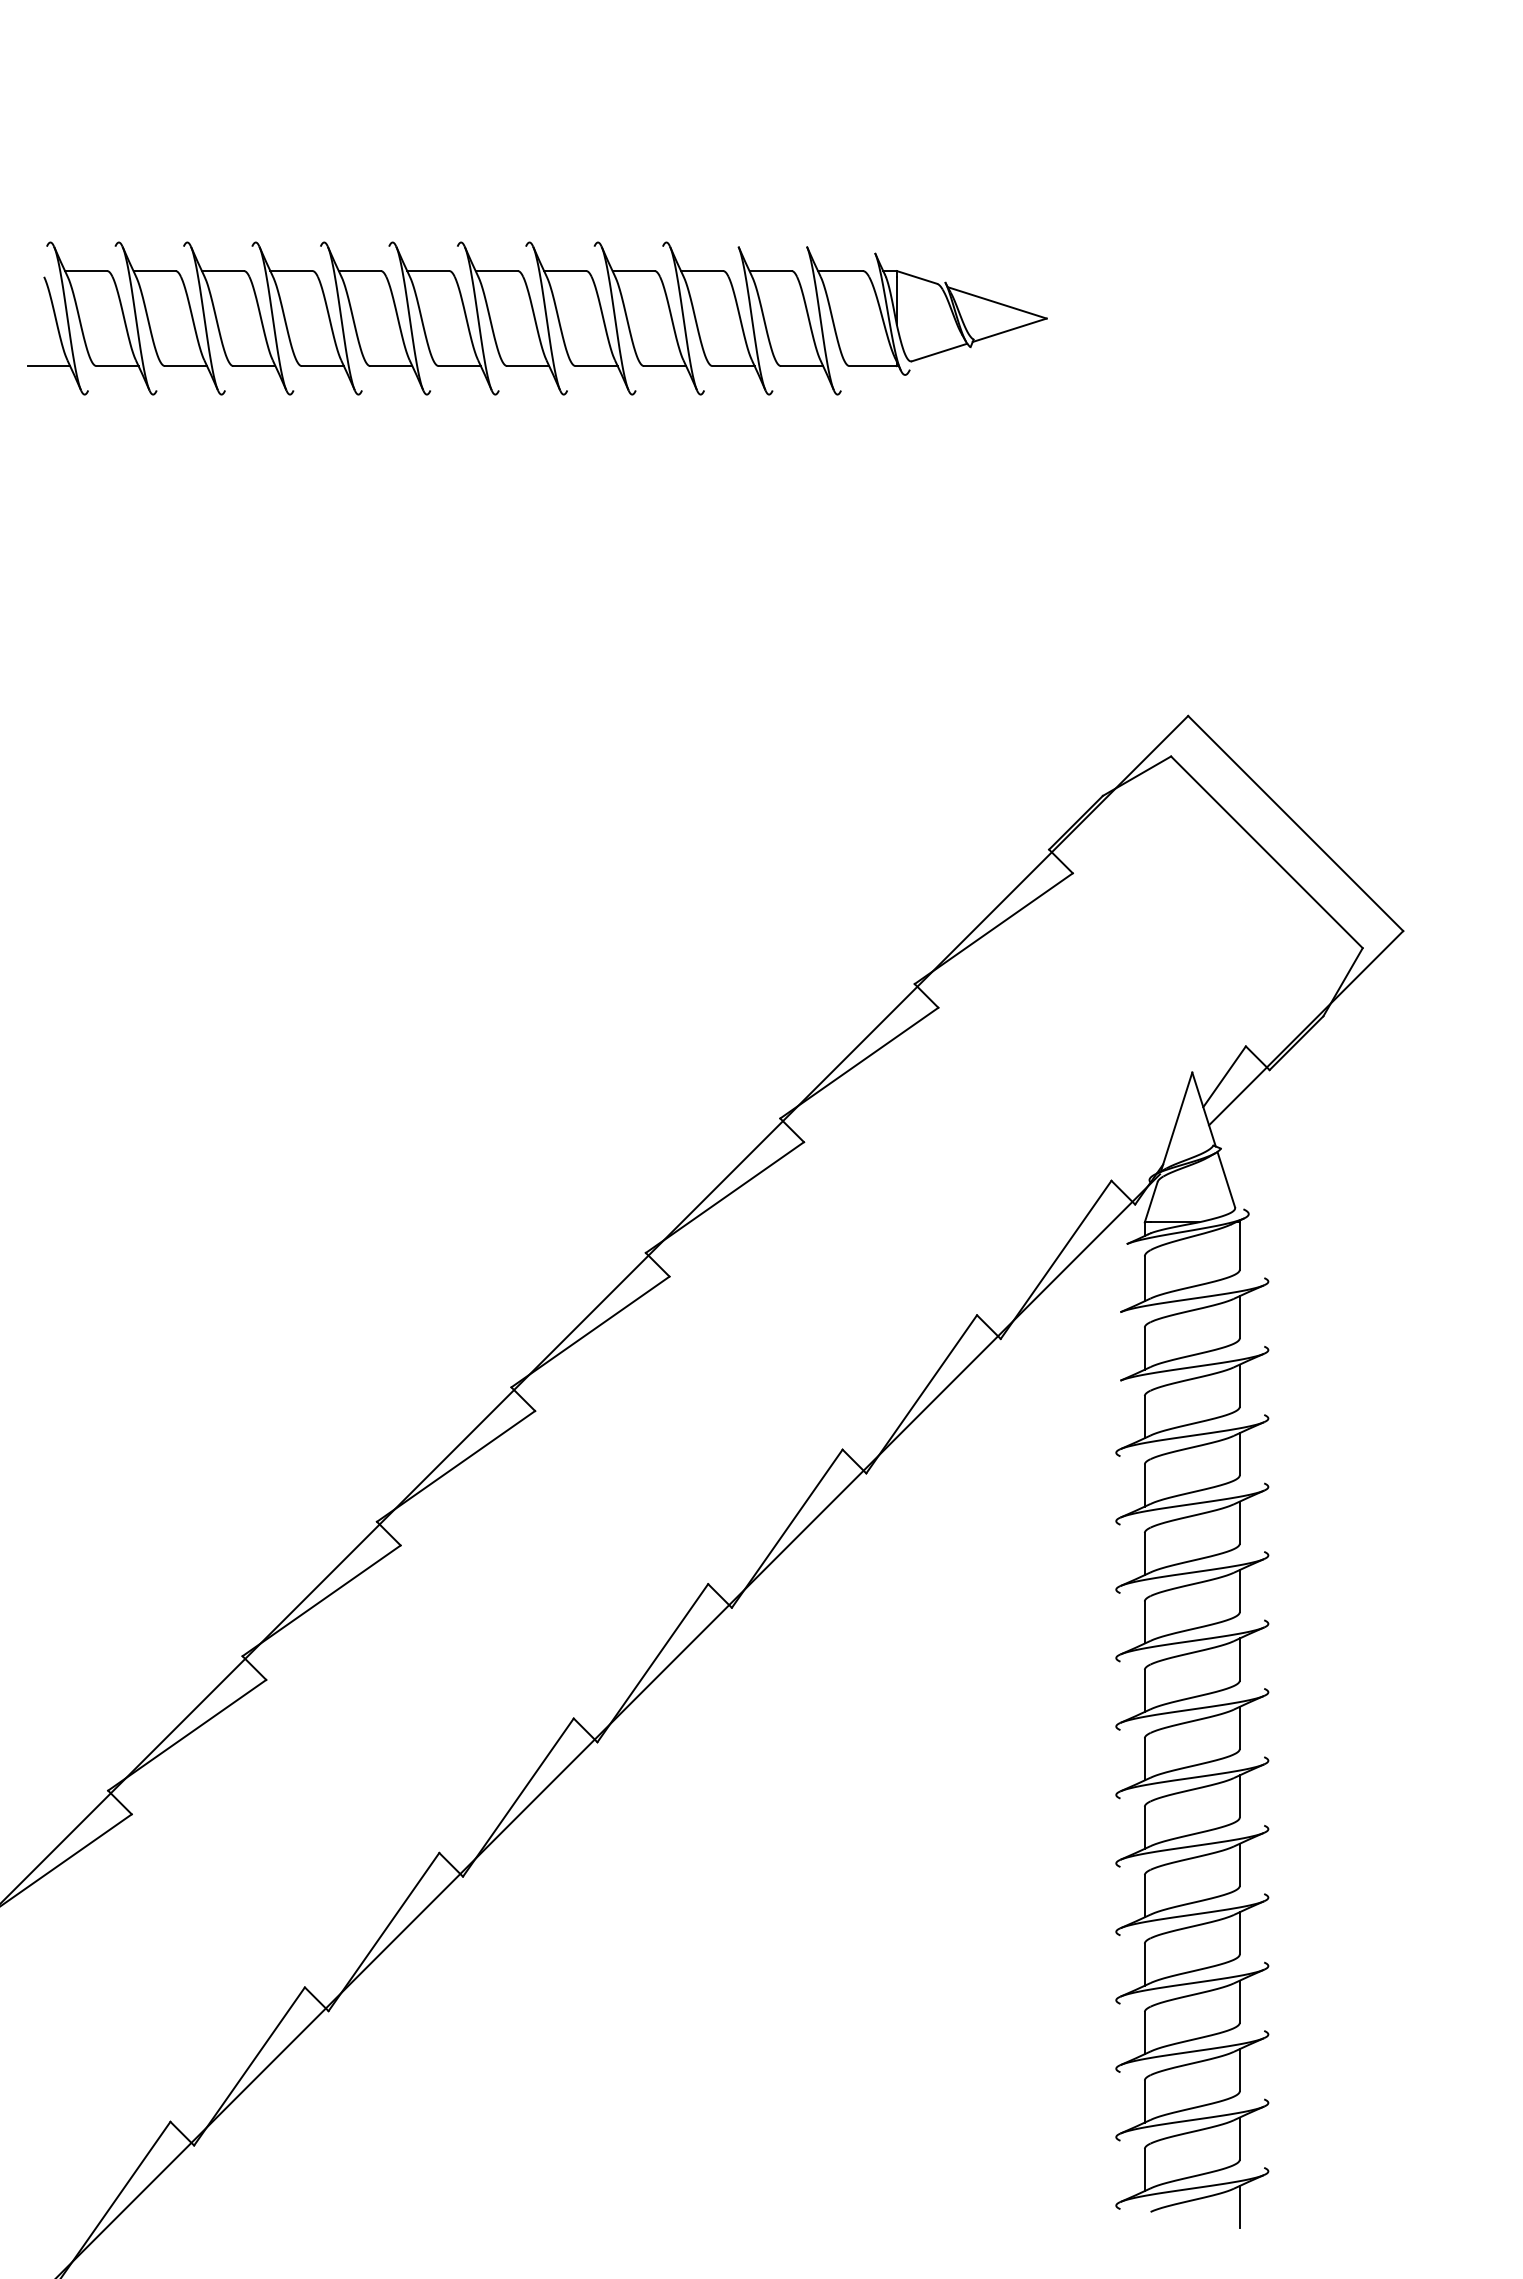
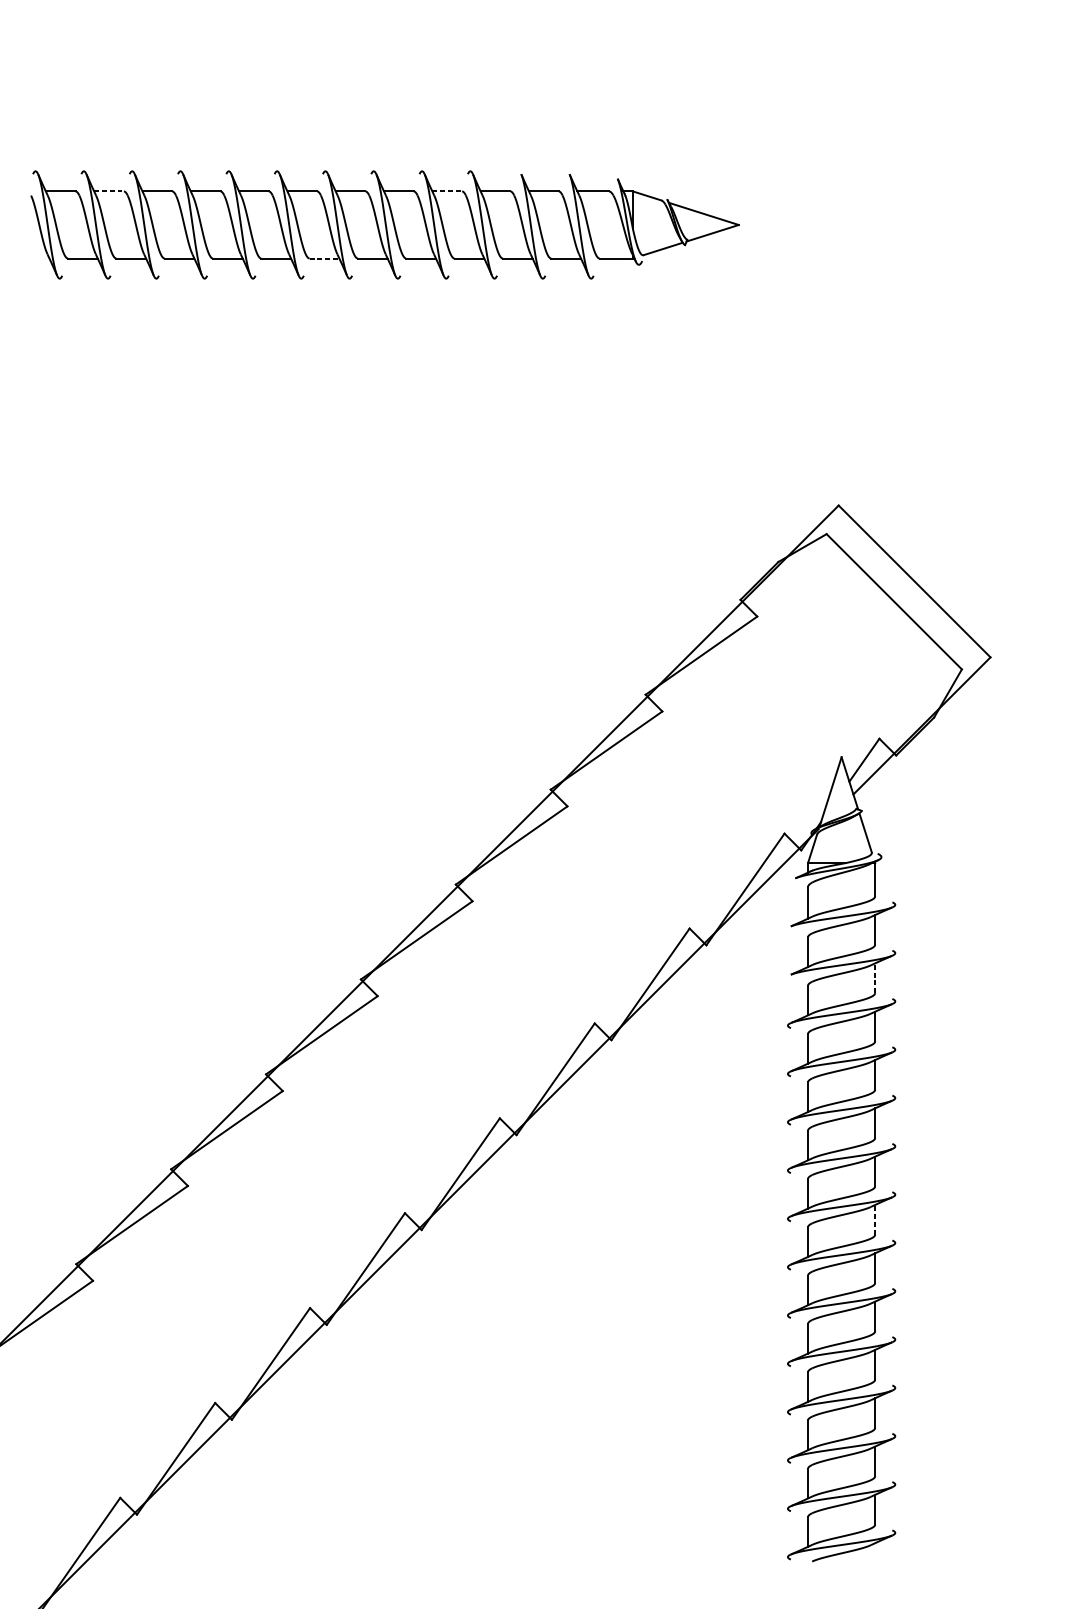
line: (154, 271) -> (109, 191), solid -> dashed
line: (633, 271) -> (447, 191), solid -> dashed
line: (49, 366) -> (34, 258), removed
line: (459, 366) -> (324, 258), solid -> dashed
line: (1239, 1385) -> (874, 978), solid -> dashed
line: (1239, 1727) -> (874, 1219), solid -> dashed
line: (1239, 2207) -> (874, 1558), removed

